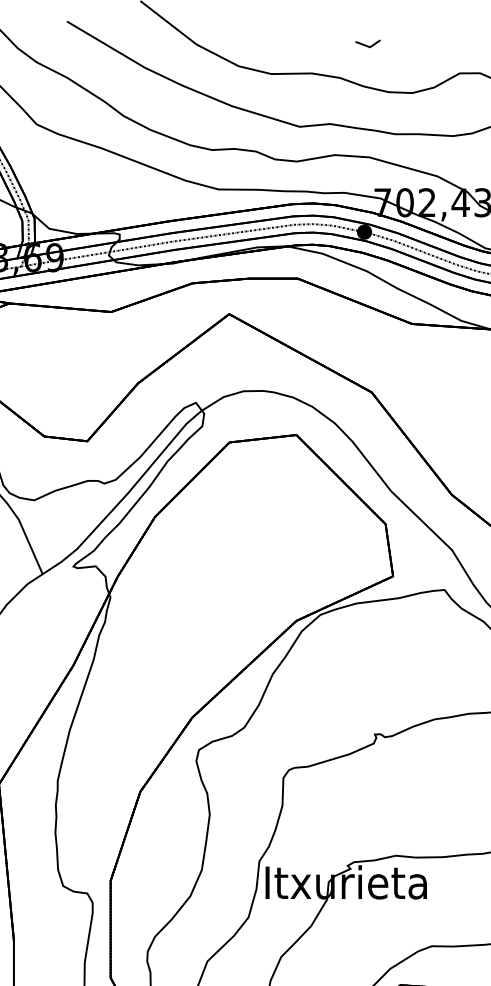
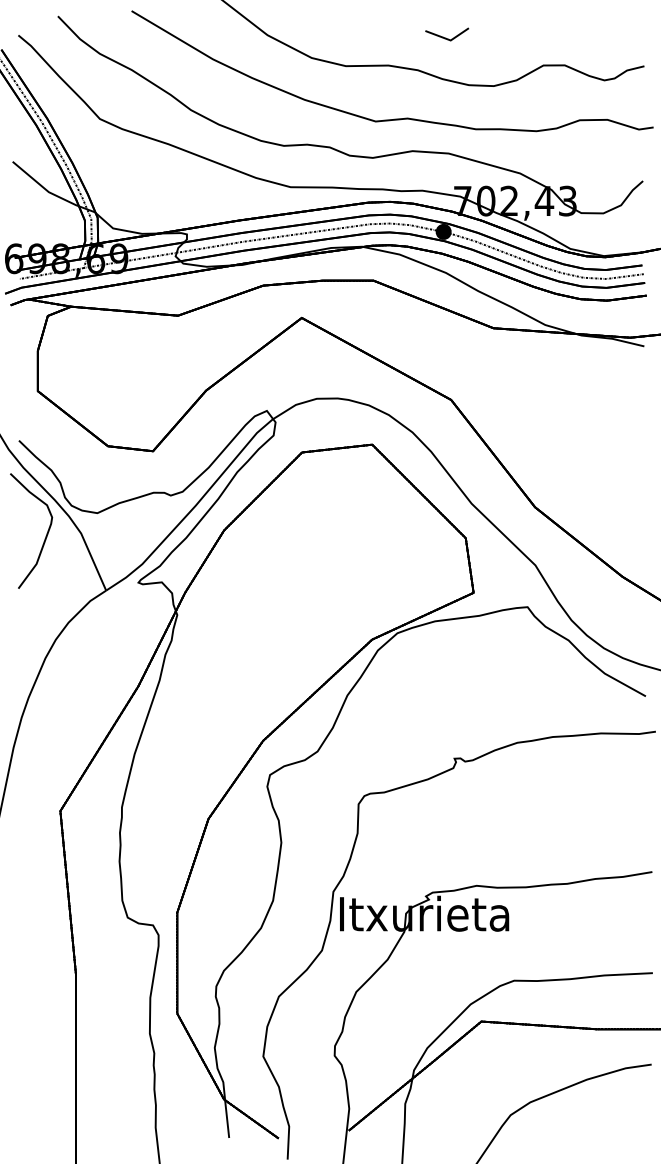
part: (368, 43) -> (447, 34), size x1.67

